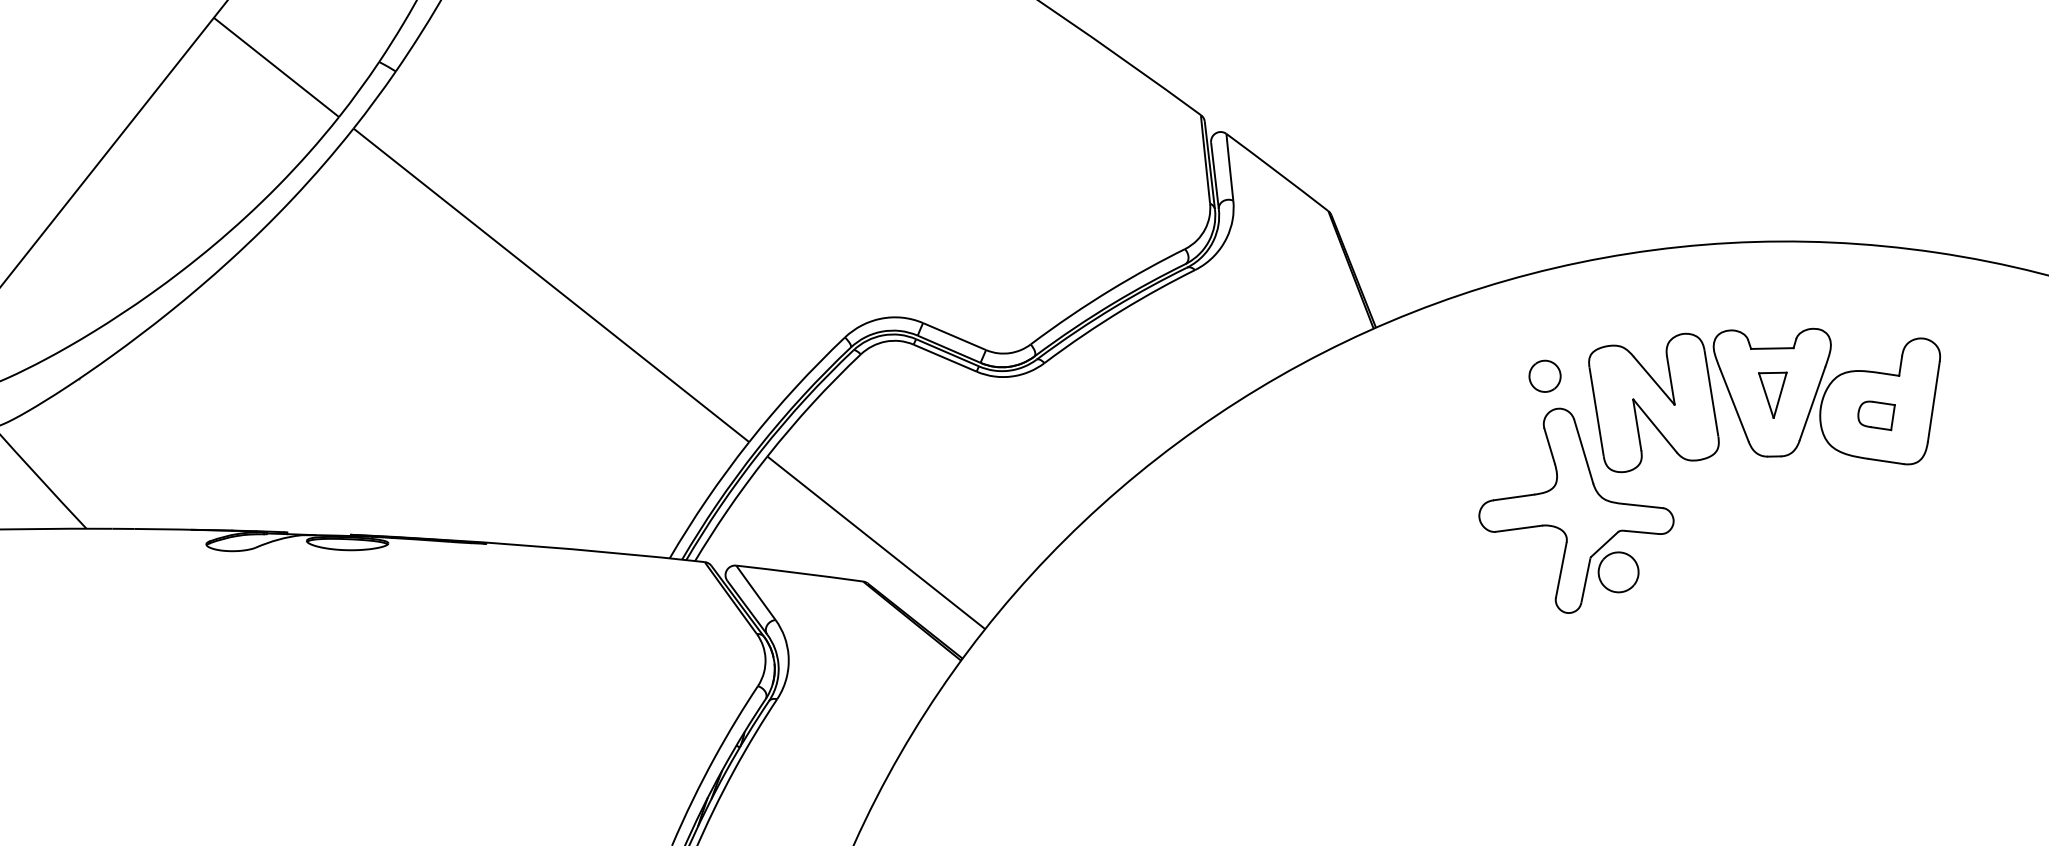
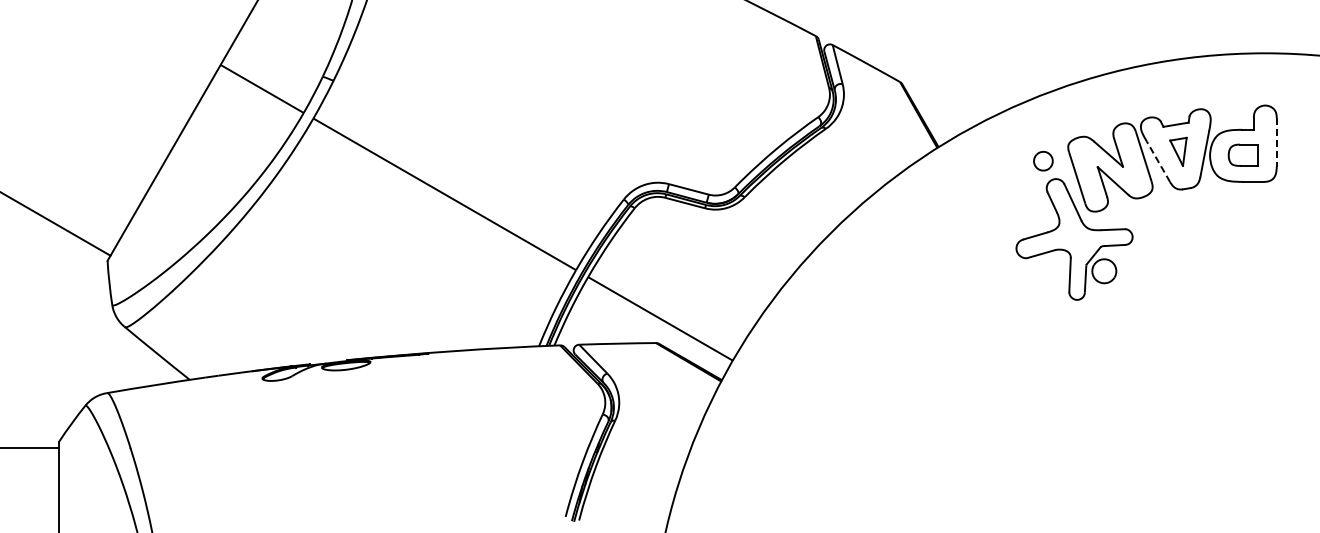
line: (1933, 402) -> (1276, 142), solid -> dashed
line: (1734, 404) -> (1158, 161), solid -> dashed
part: (1876, 413) -> (1243, 154), size x1.4

